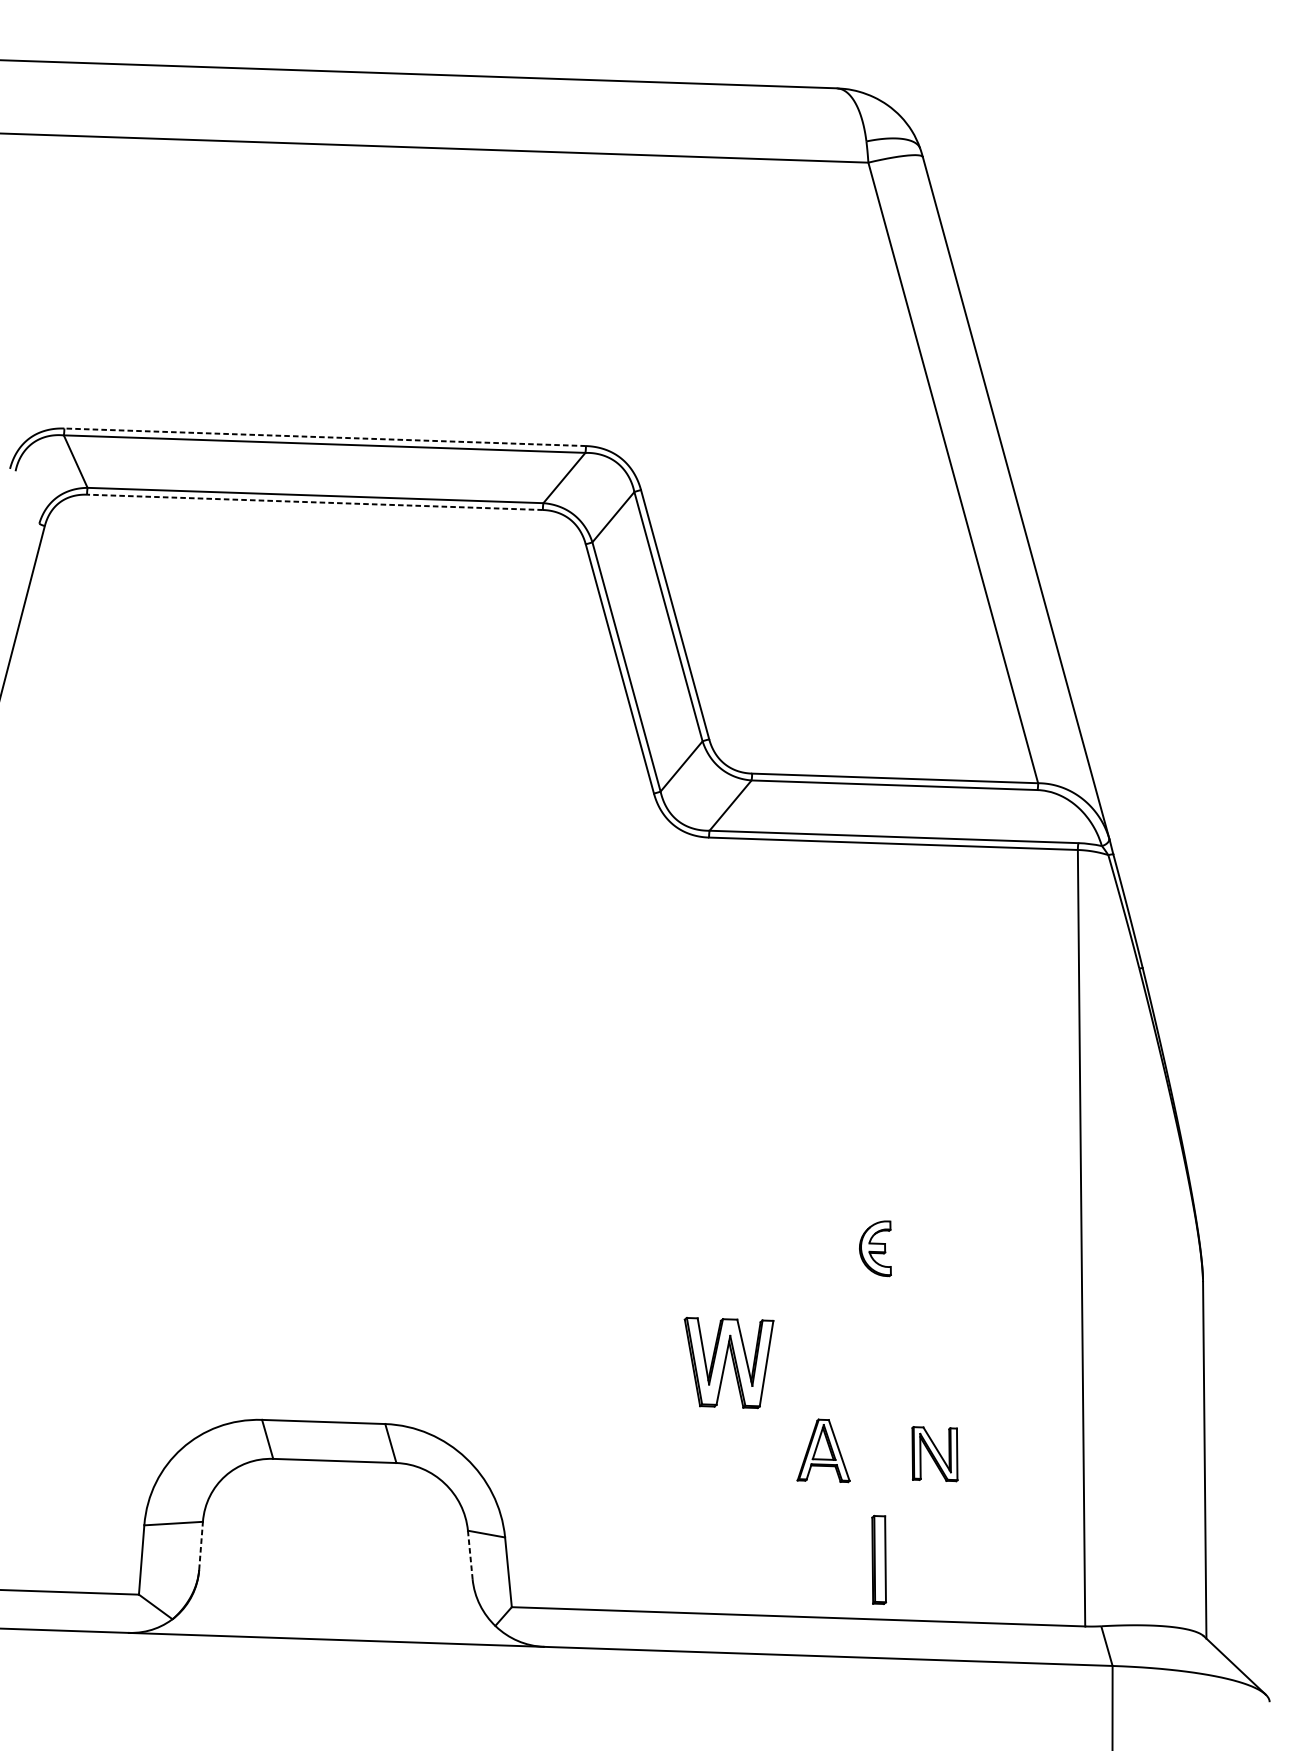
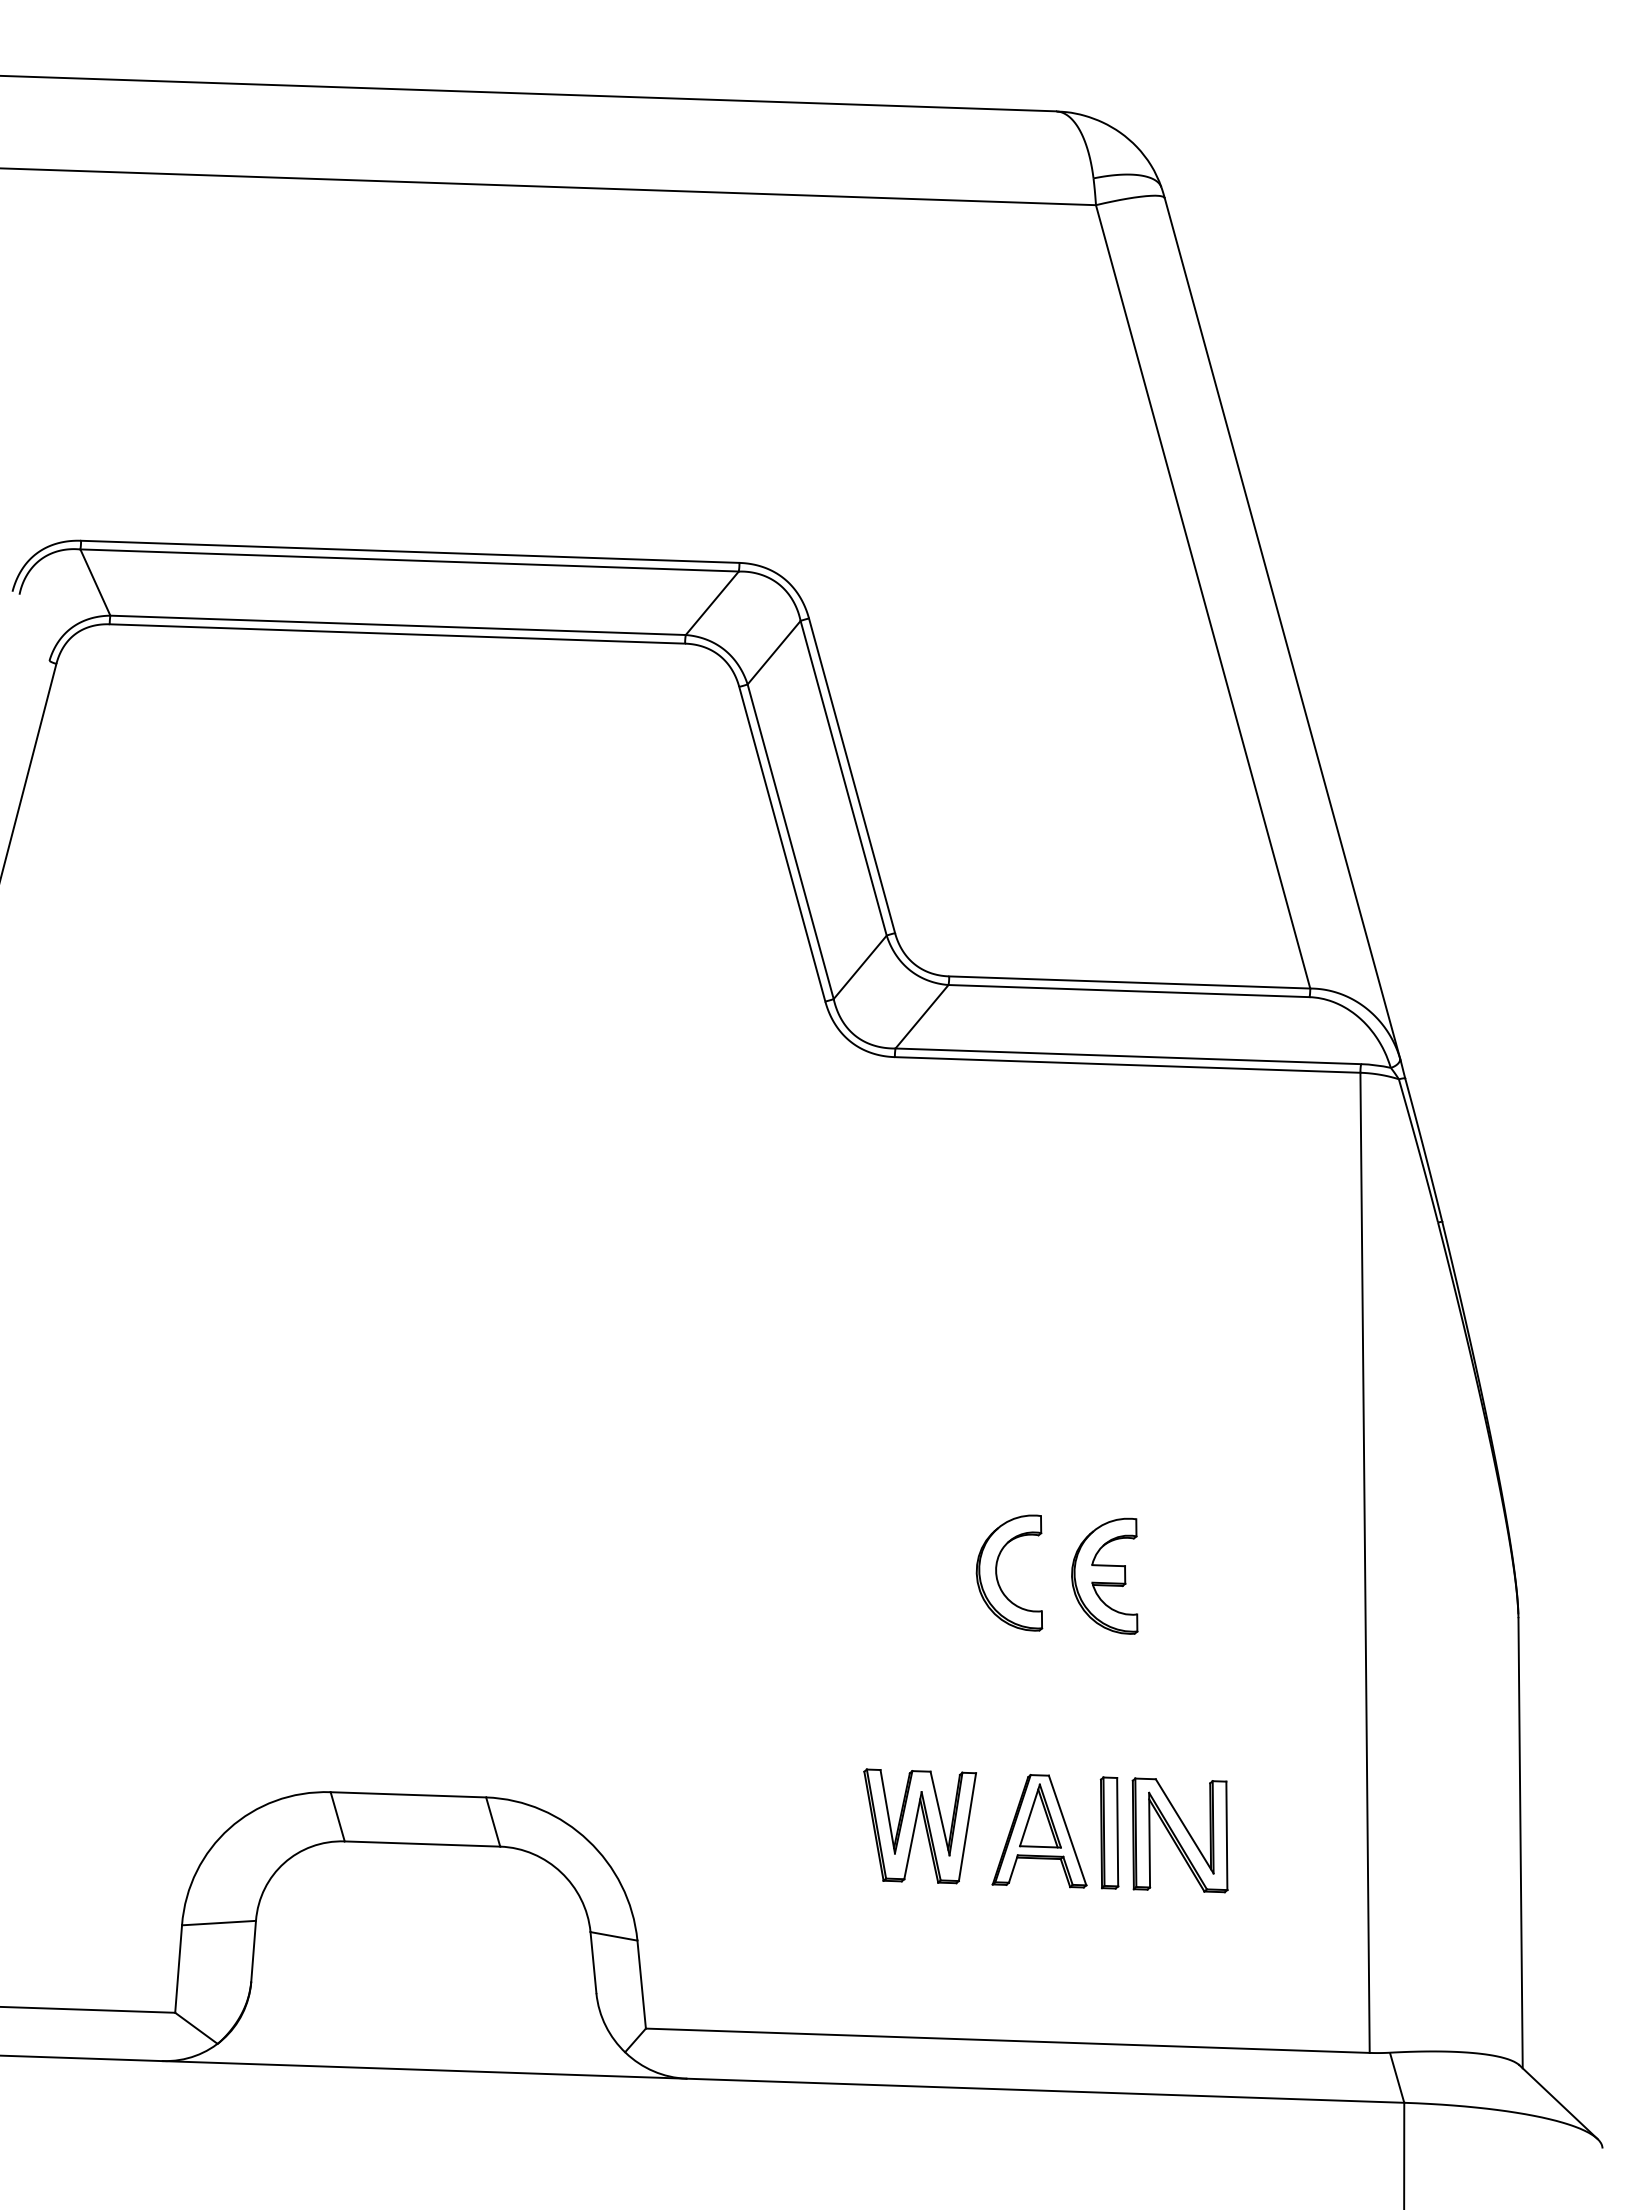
line: (324, 437) -> (409, 551), dashed -> solid
line: (315, 501) -> (397, 633), dashed -> solid
part: (790, 1245) -> (997, 1572), added
part: (875, 1248) -> (1104, 1575), size x1.67
part: (729, 1363) -> (920, 1826), moved
part: (823, 1451) -> (1039, 1831), size x1.43
part: (934, 1454) -> (1179, 1835), size x1.67
line: (200, 1545) -> (253, 1950), dashed -> solid
line: (470, 1554) -> (593, 1962), dashed -> solid
part: (879, 1559) -> (1109, 1832), moved

